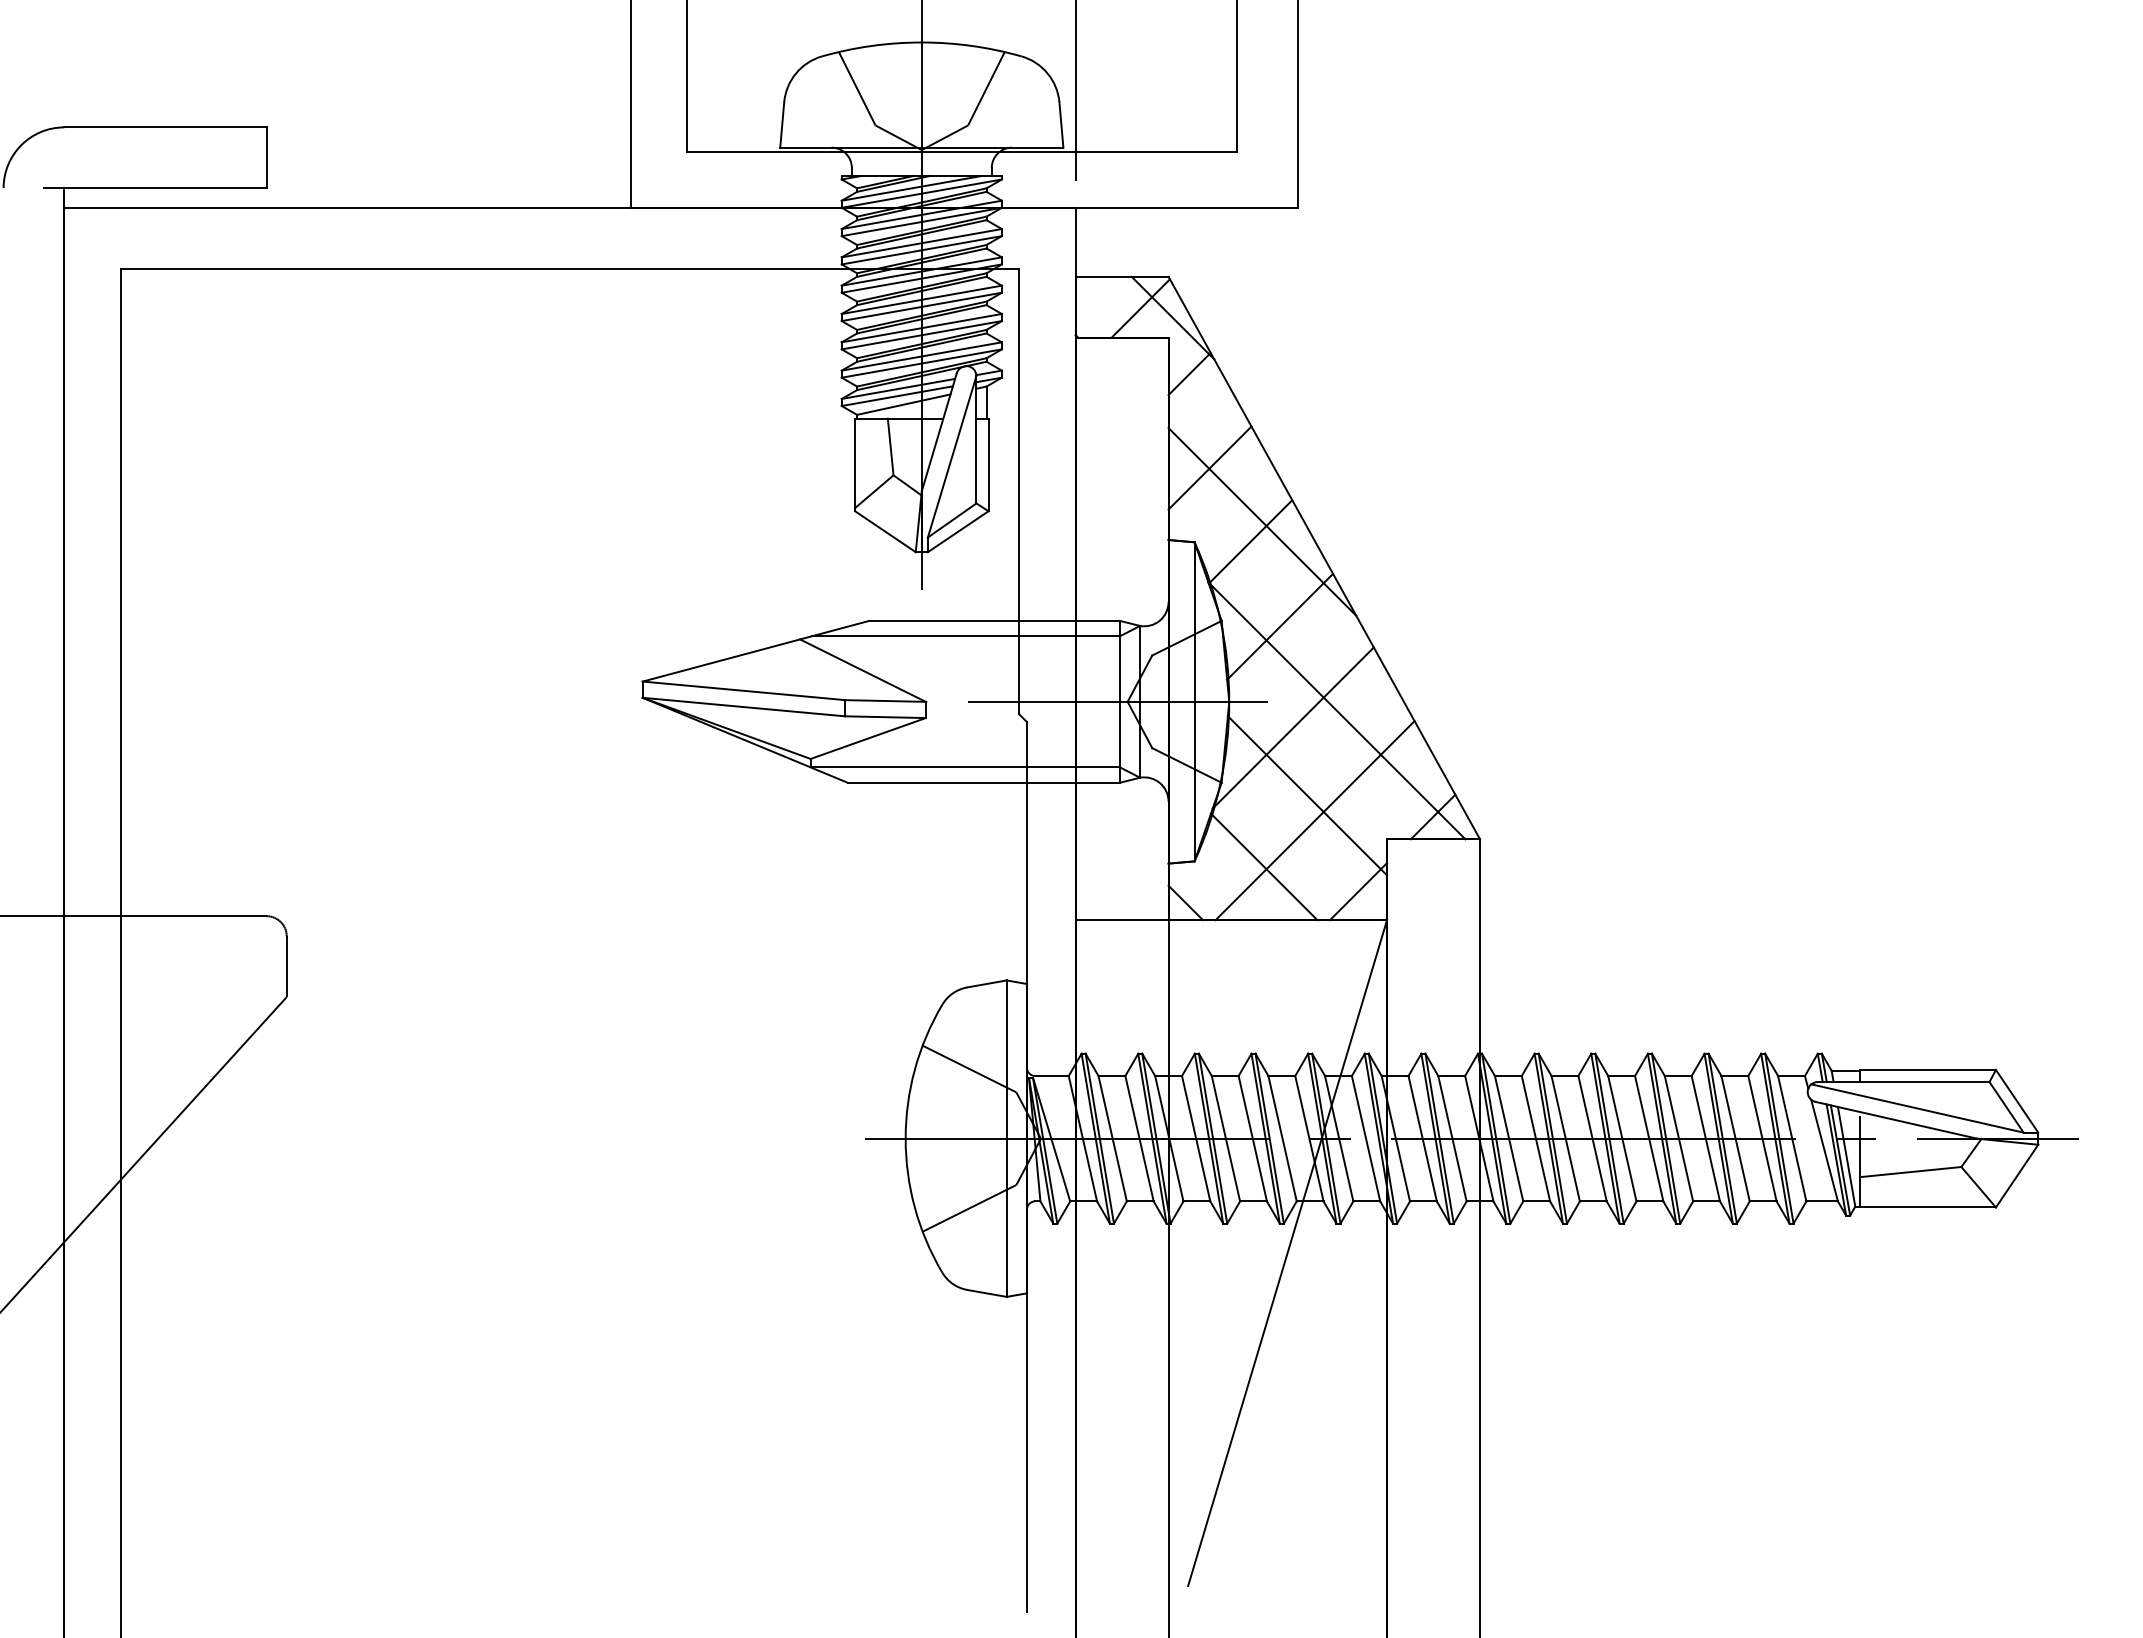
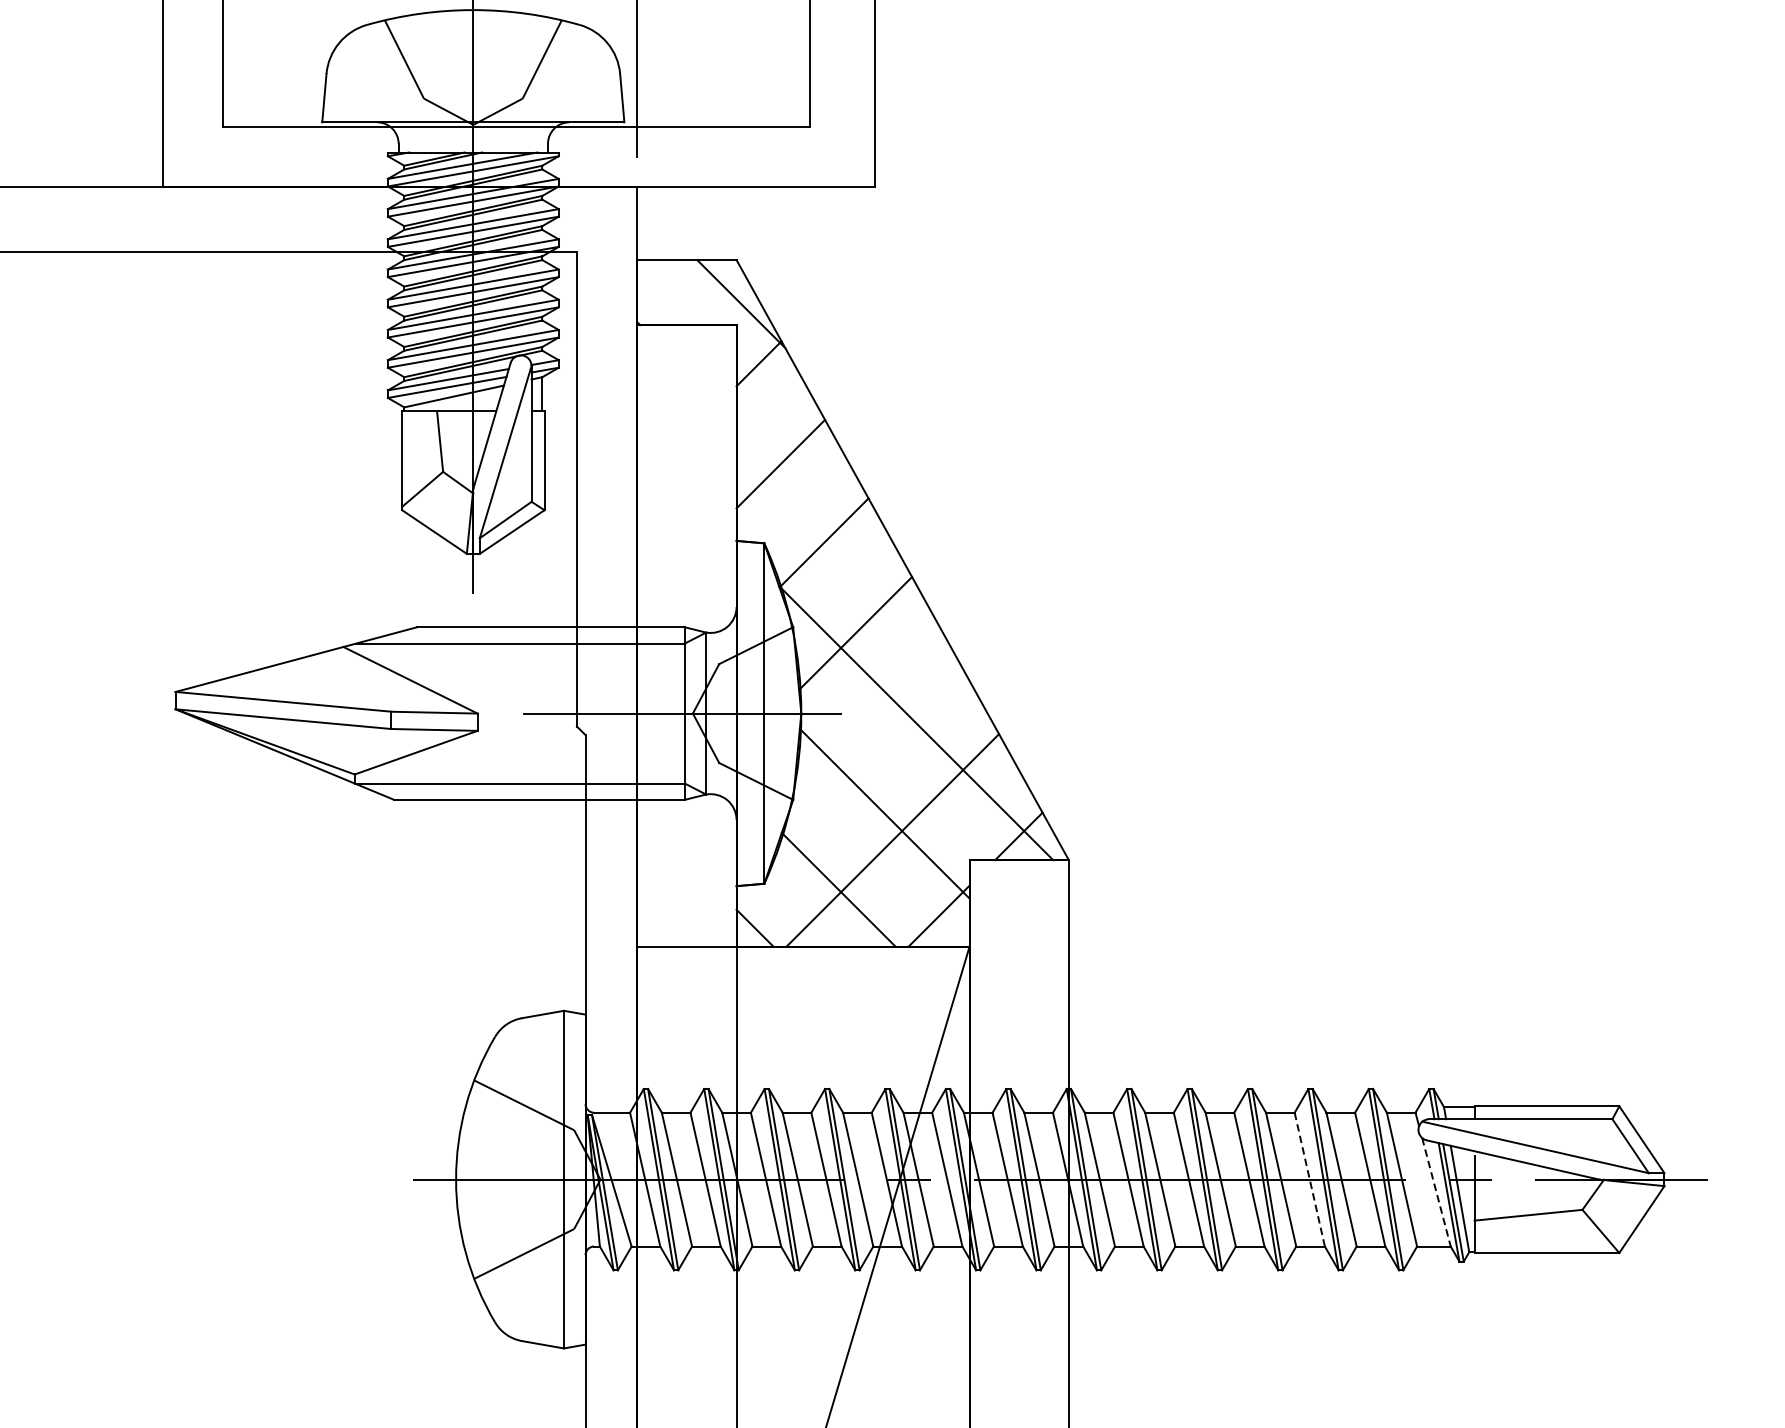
line: (1140, 308) -> (706, 293), removed
line: (1262, 521) -> (836, 521), removed
line: (1292, 727) -> (868, 740), removed
line: (1705, 1139) -> (1309, 1180), solid -> dashed
line: (1824, 1150) -> (1436, 1192), solid -> dashed

